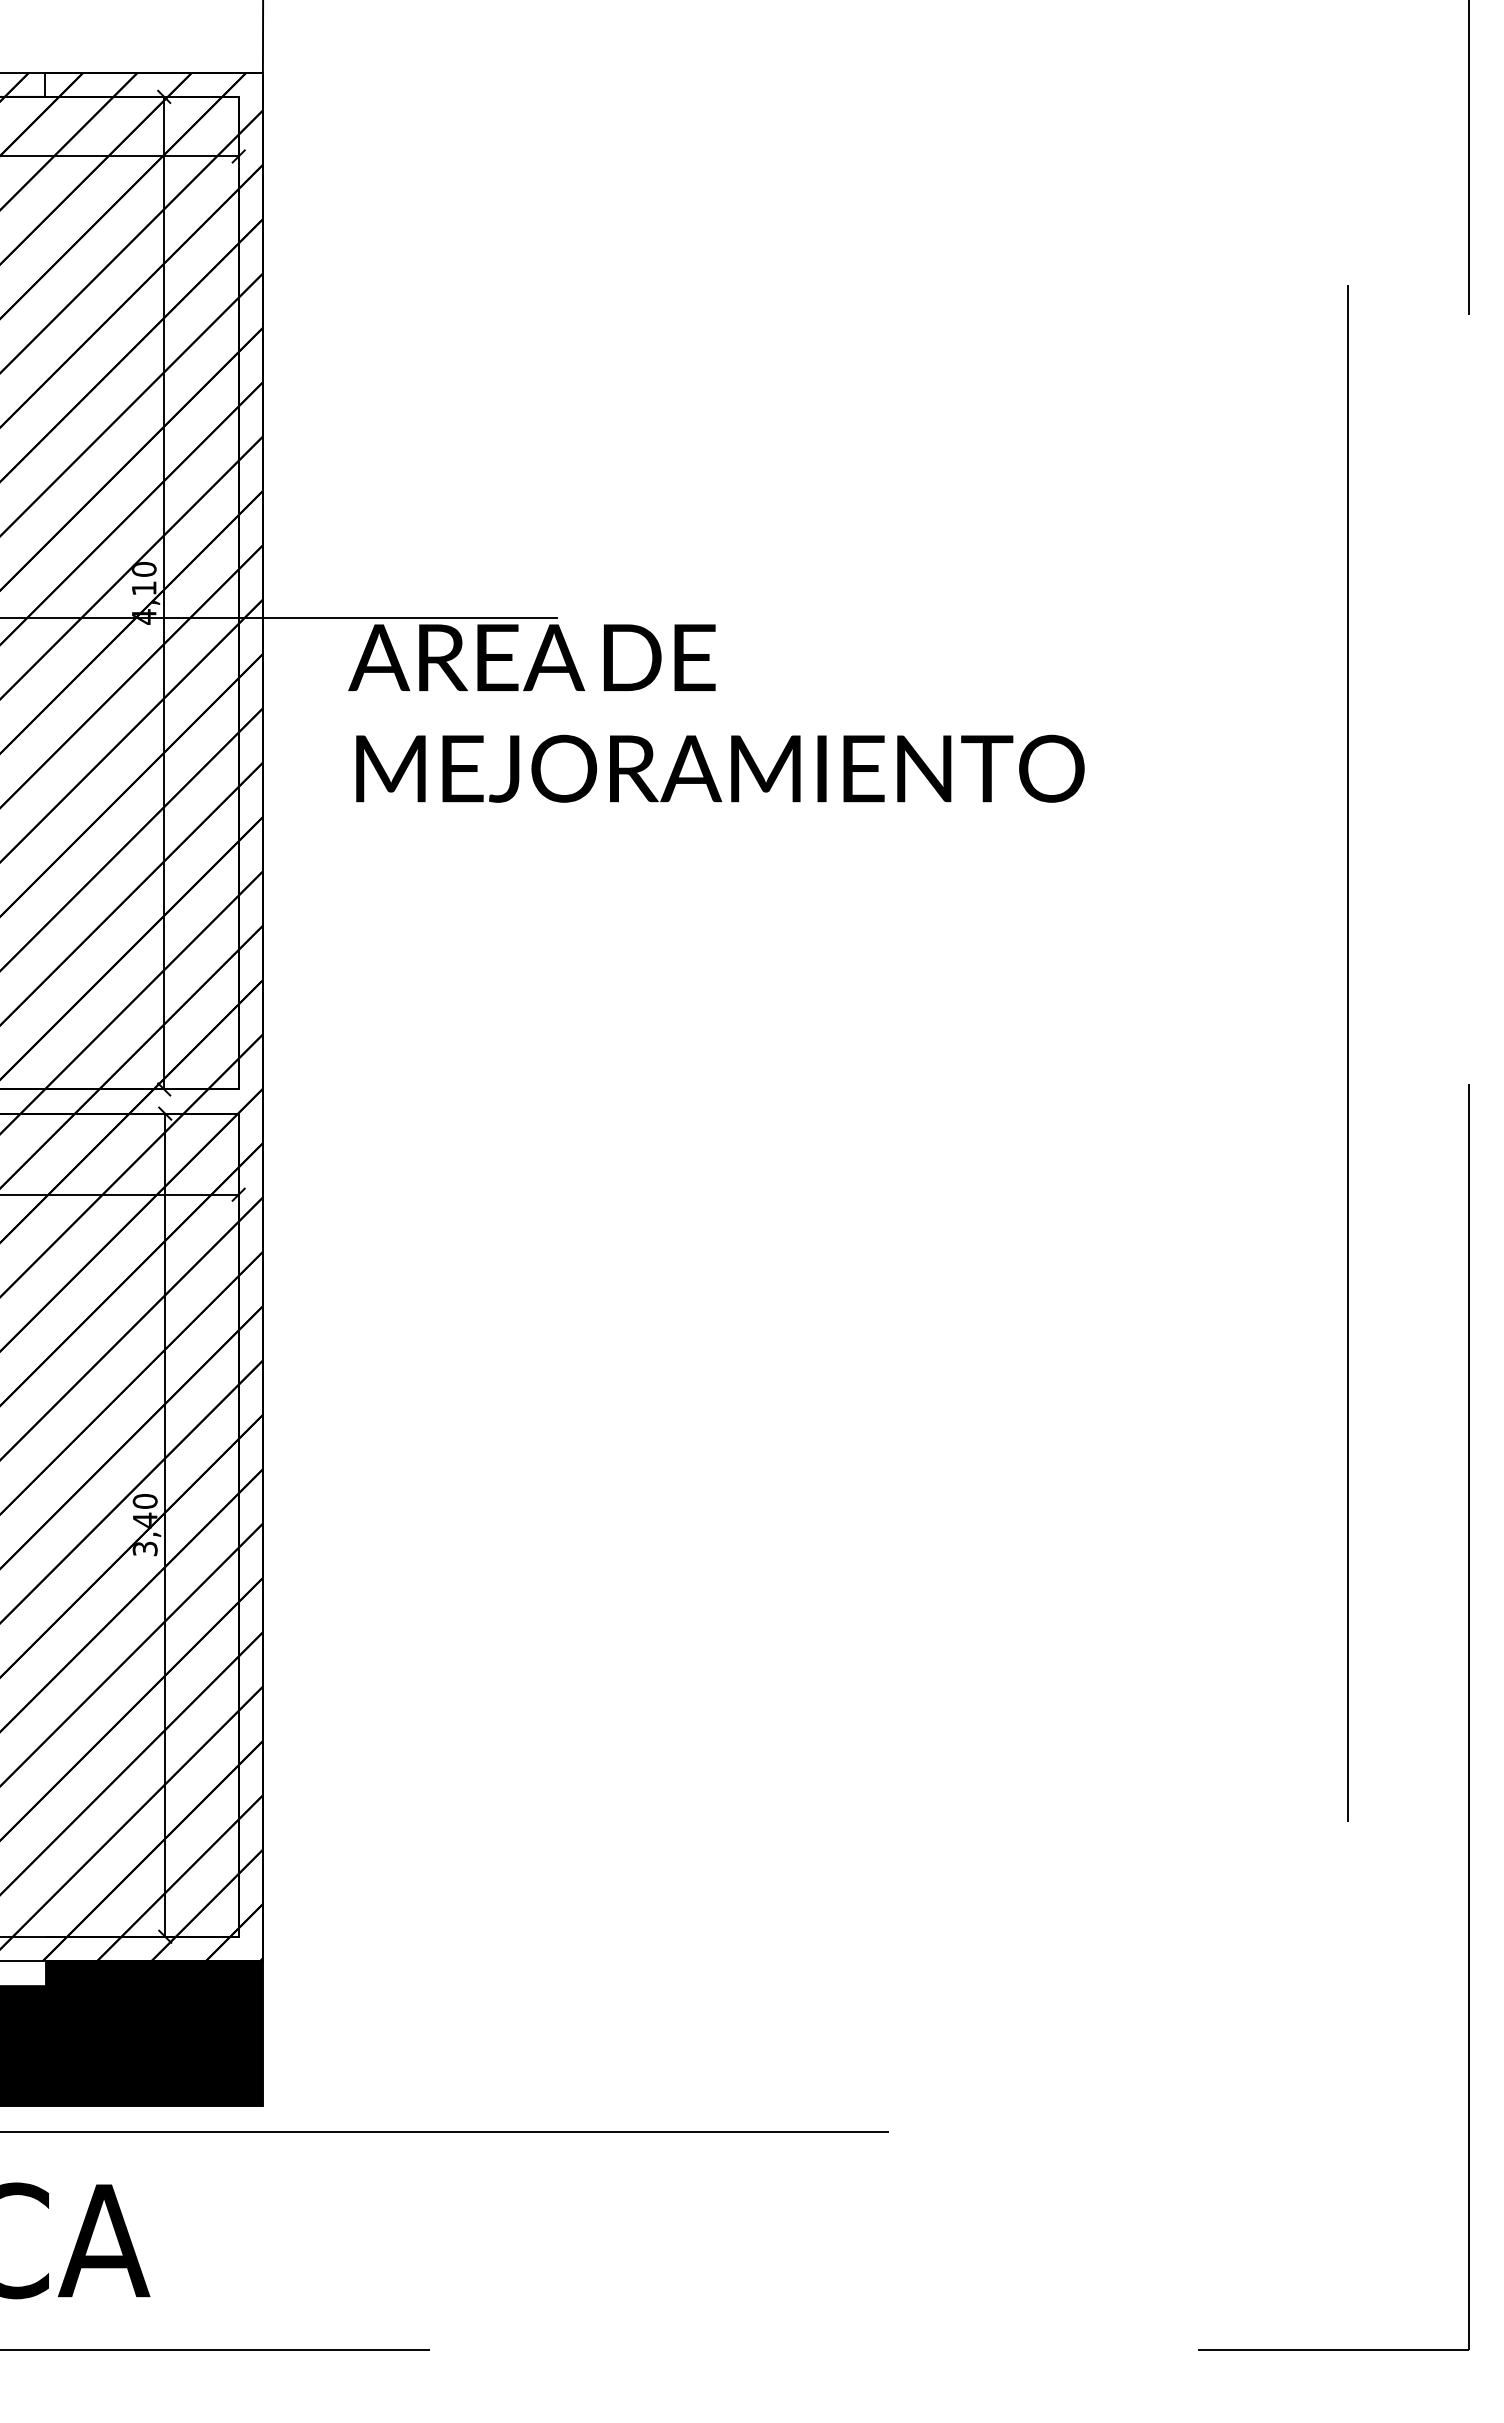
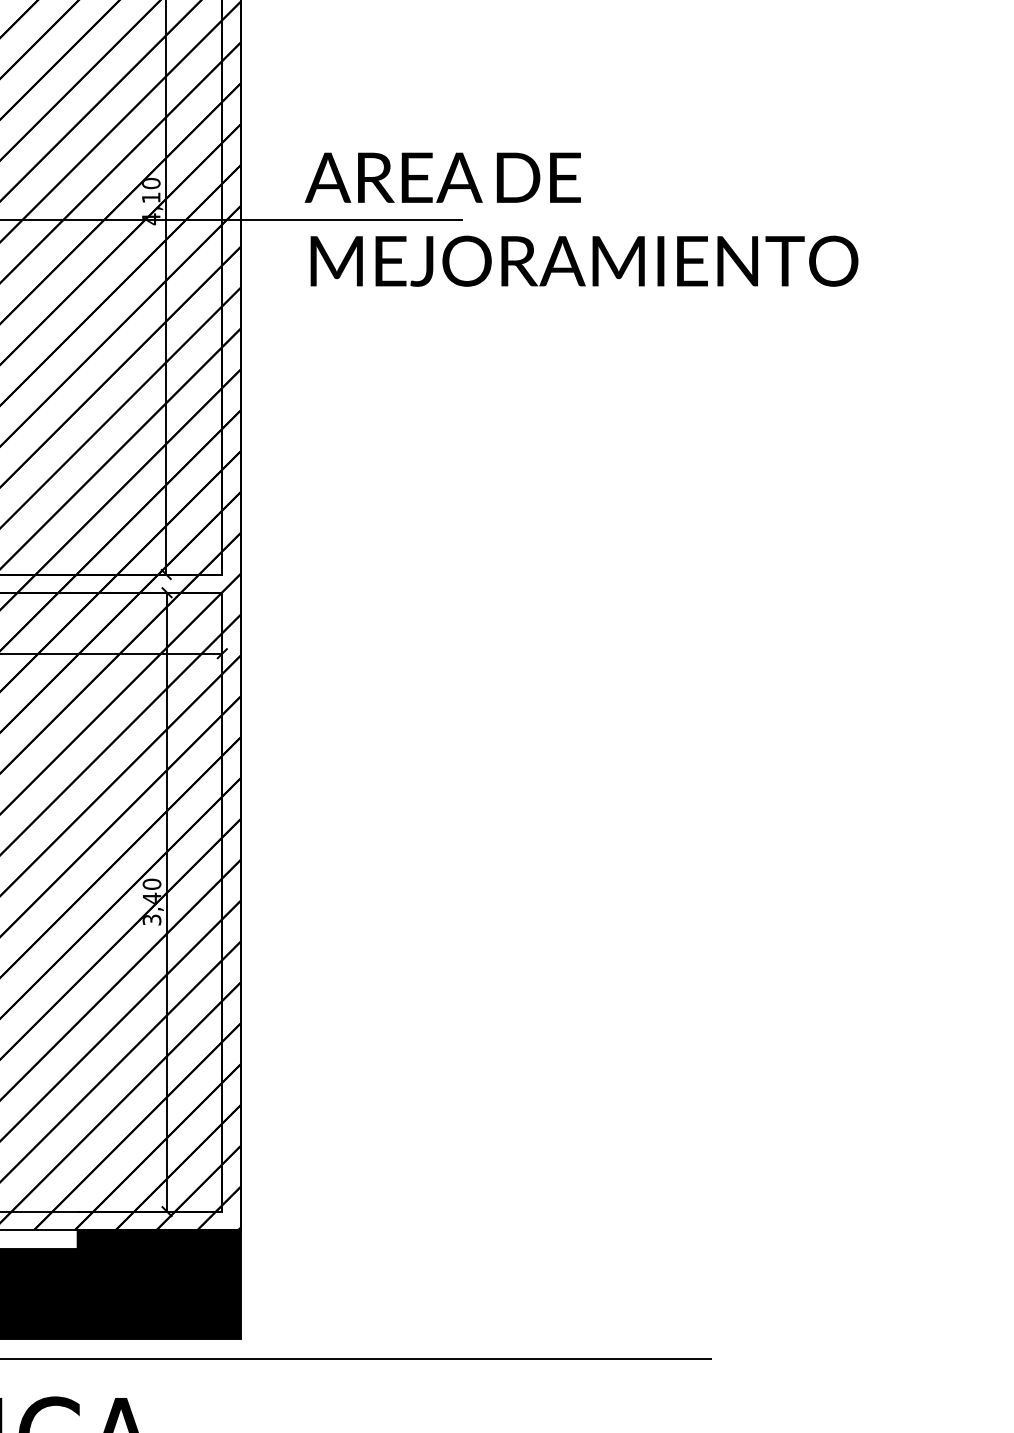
text: (716, 713) -> (581, 219), moved

